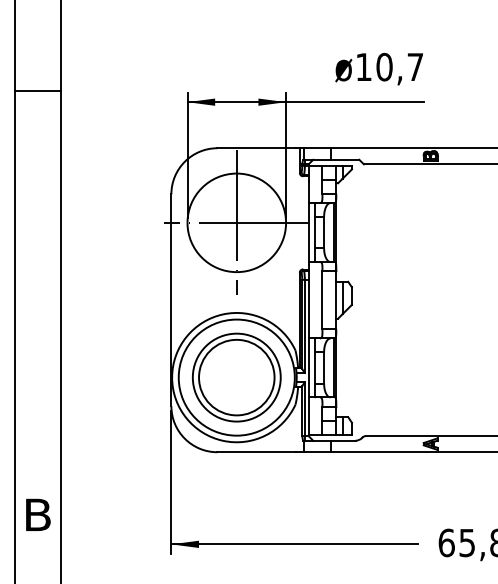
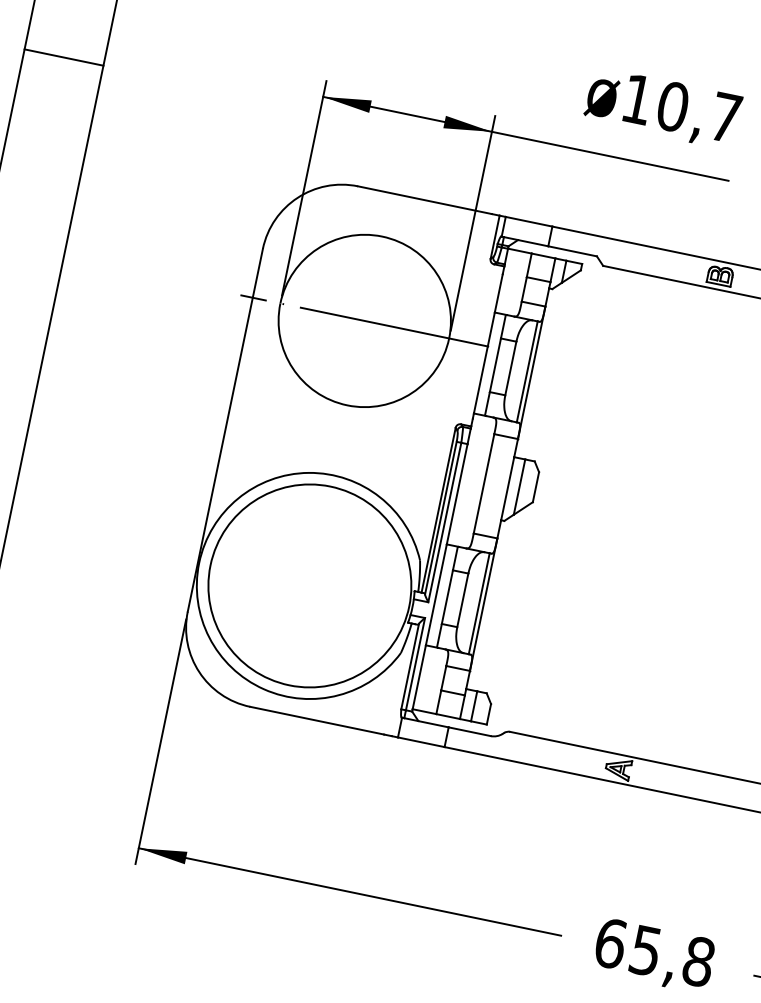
line: (37, 91) -> (63, 57), moved
line: (236, 222) -> (364, 320), removed
part: (236, 377) -> (309, 585), removed

